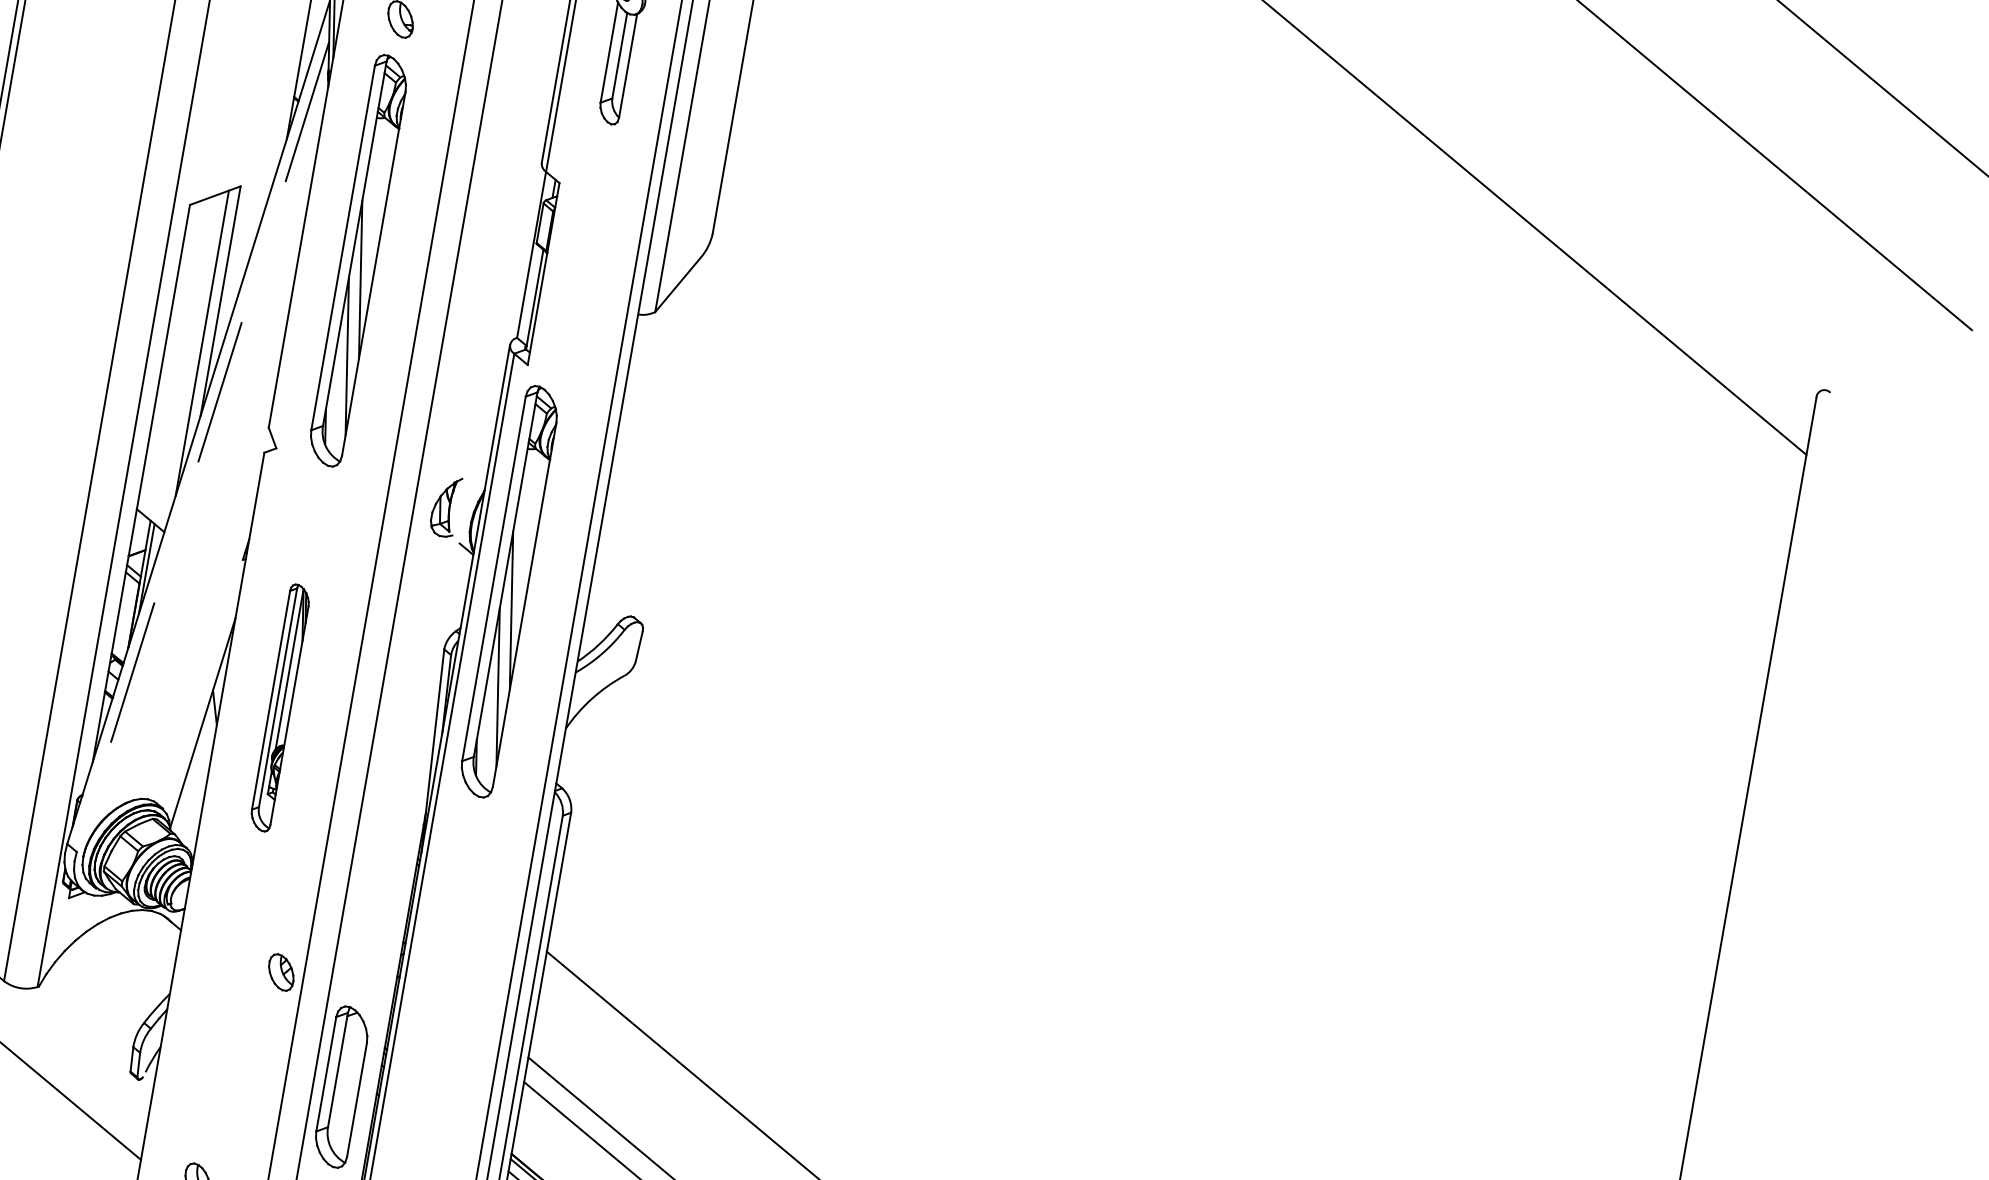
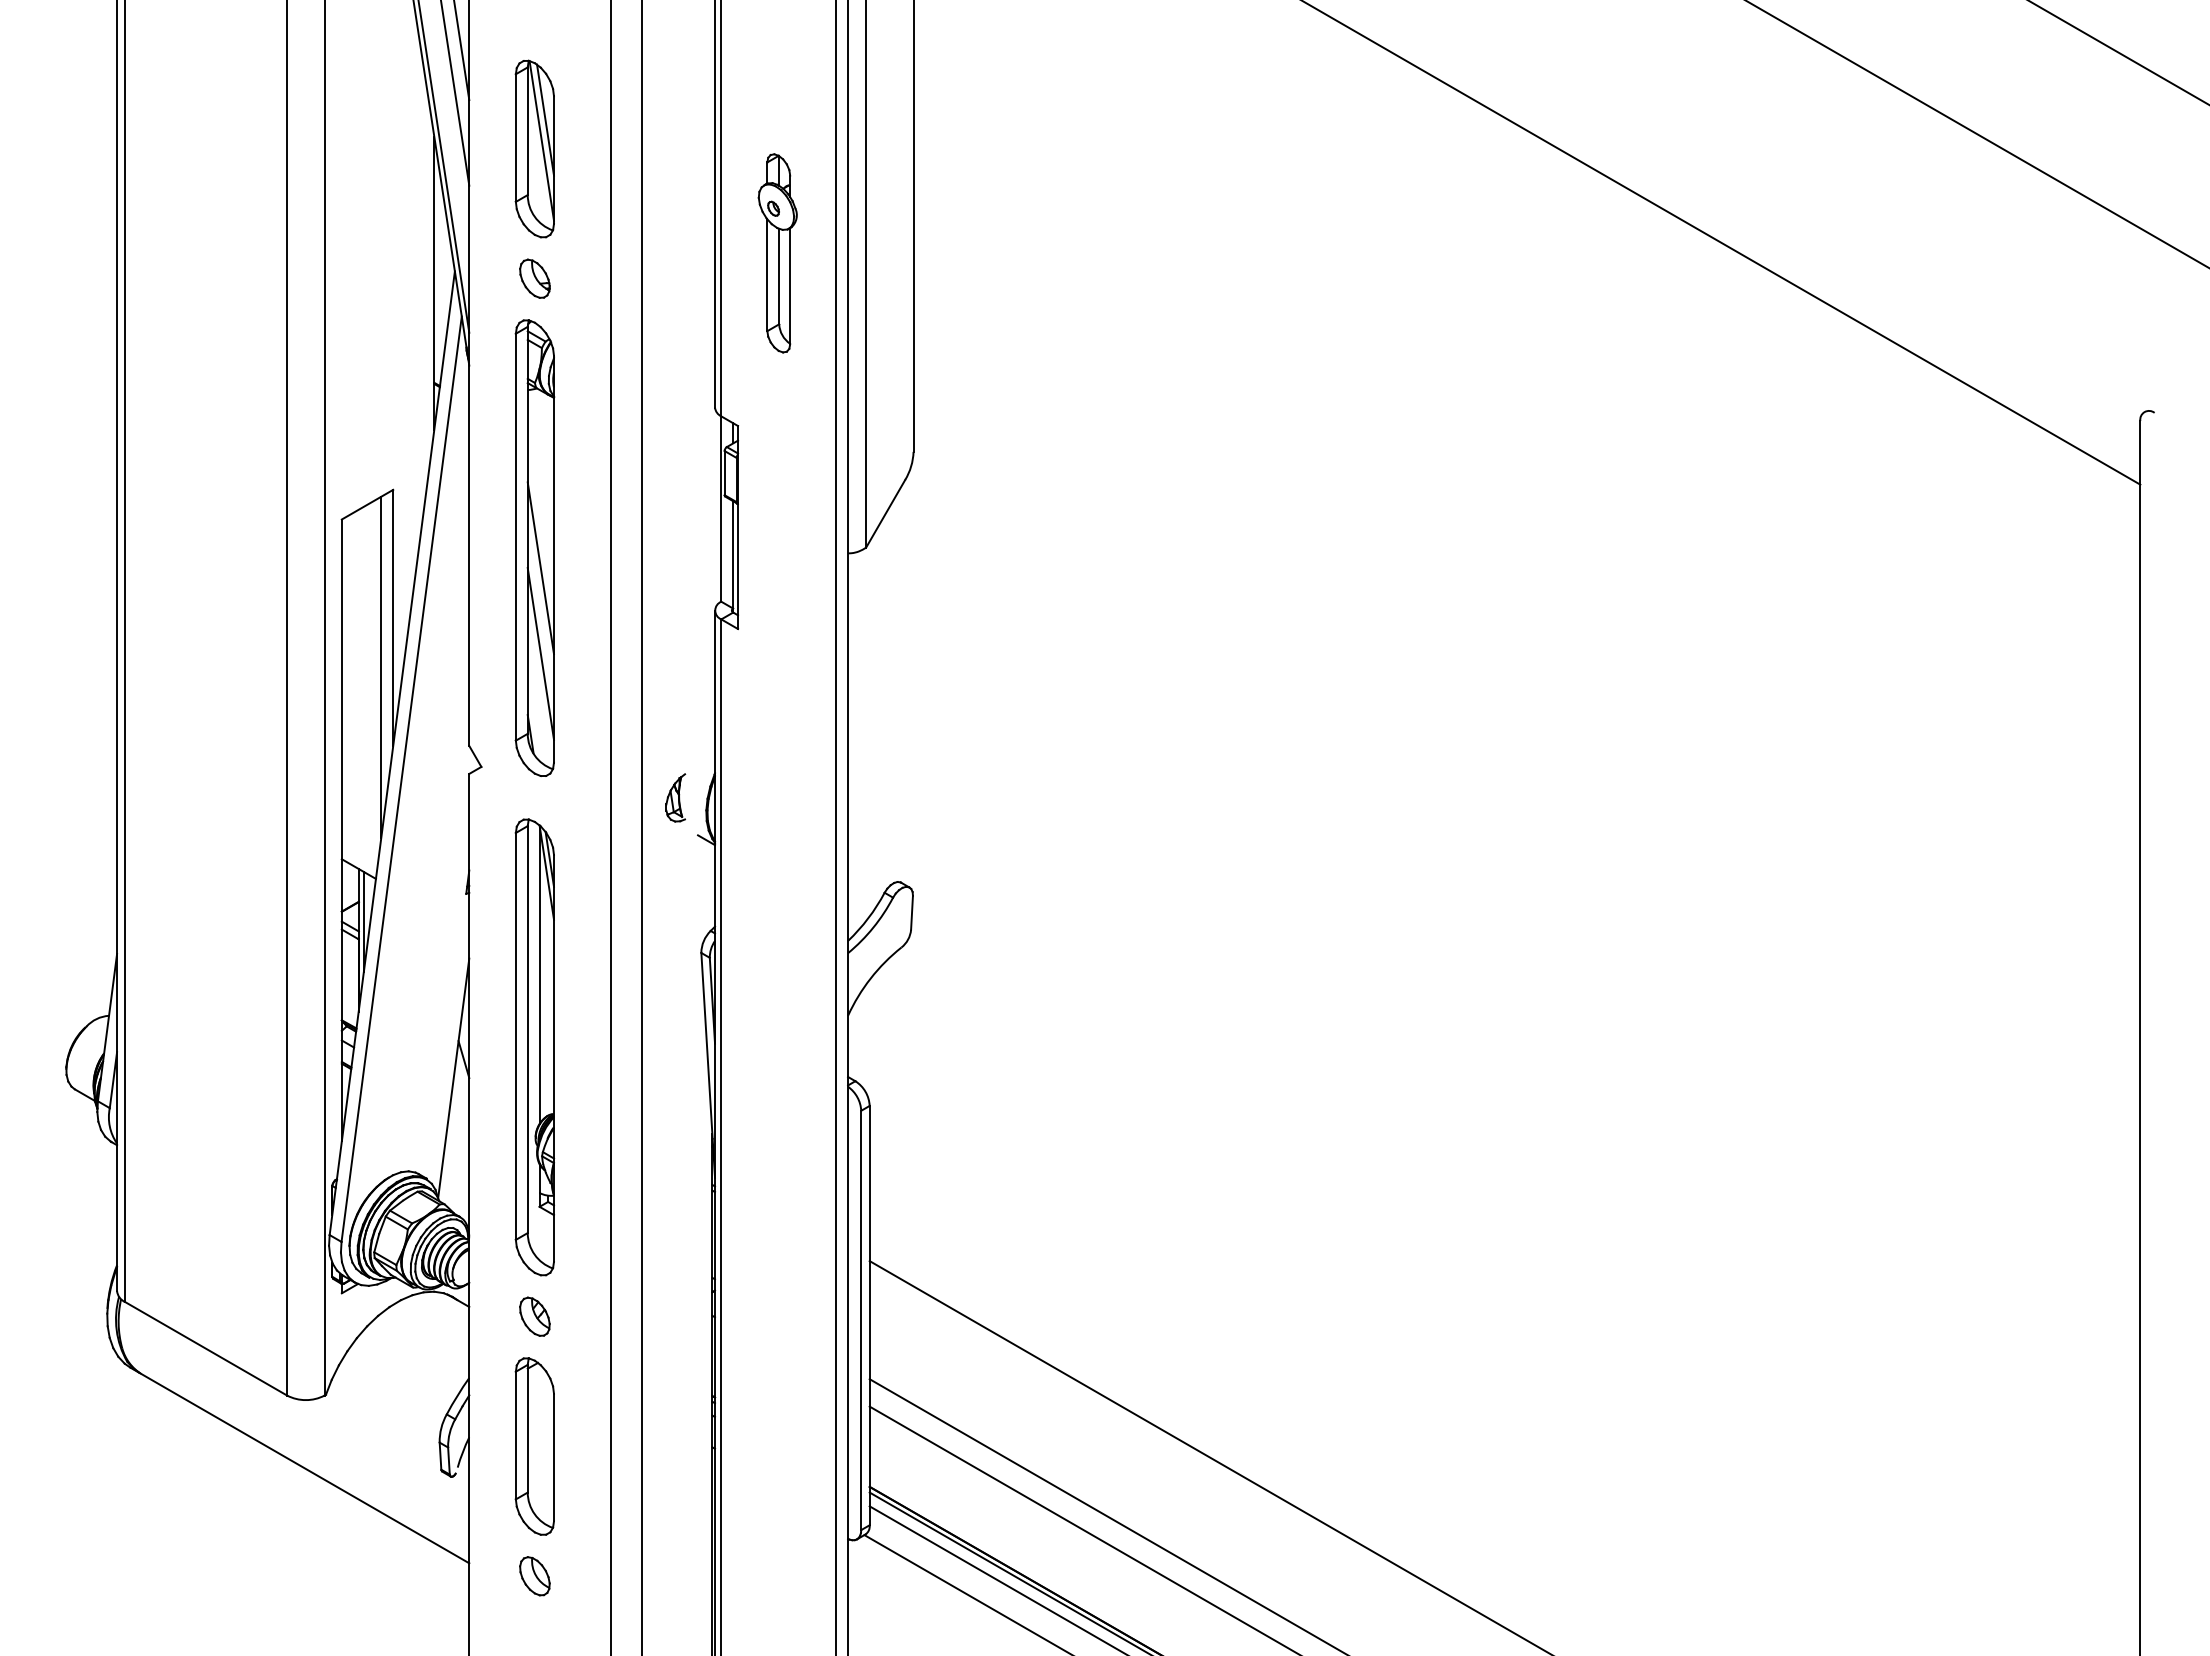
line: (202, 447) -> (401, 779), dashed -> solid
part: (445, 506) -> (675, 797), size x0.71
part: (509, 591) -> (760, 877), removed
part: (280, 708) -> (534, 1047), size x1.67
part: (281, 972) -> (534, 1316), moved
part: (341, 1086) -> (534, 1446), moved

